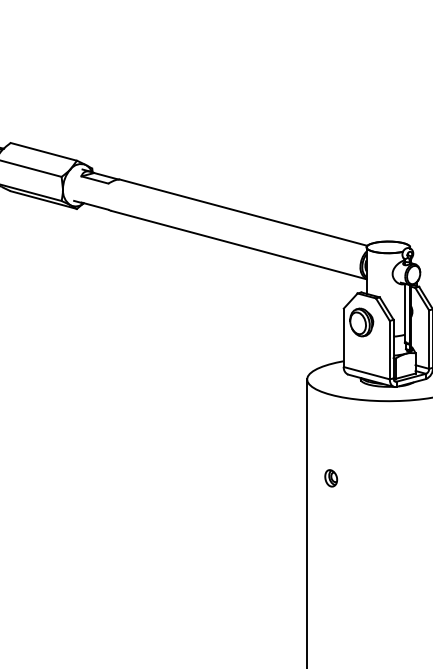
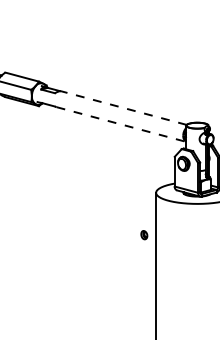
line: (243, 211) -> (123, 107), solid -> dashed
line: (239, 245) -> (121, 124), solid -> dashed
part: (331, 479) -> (144, 235), moved

